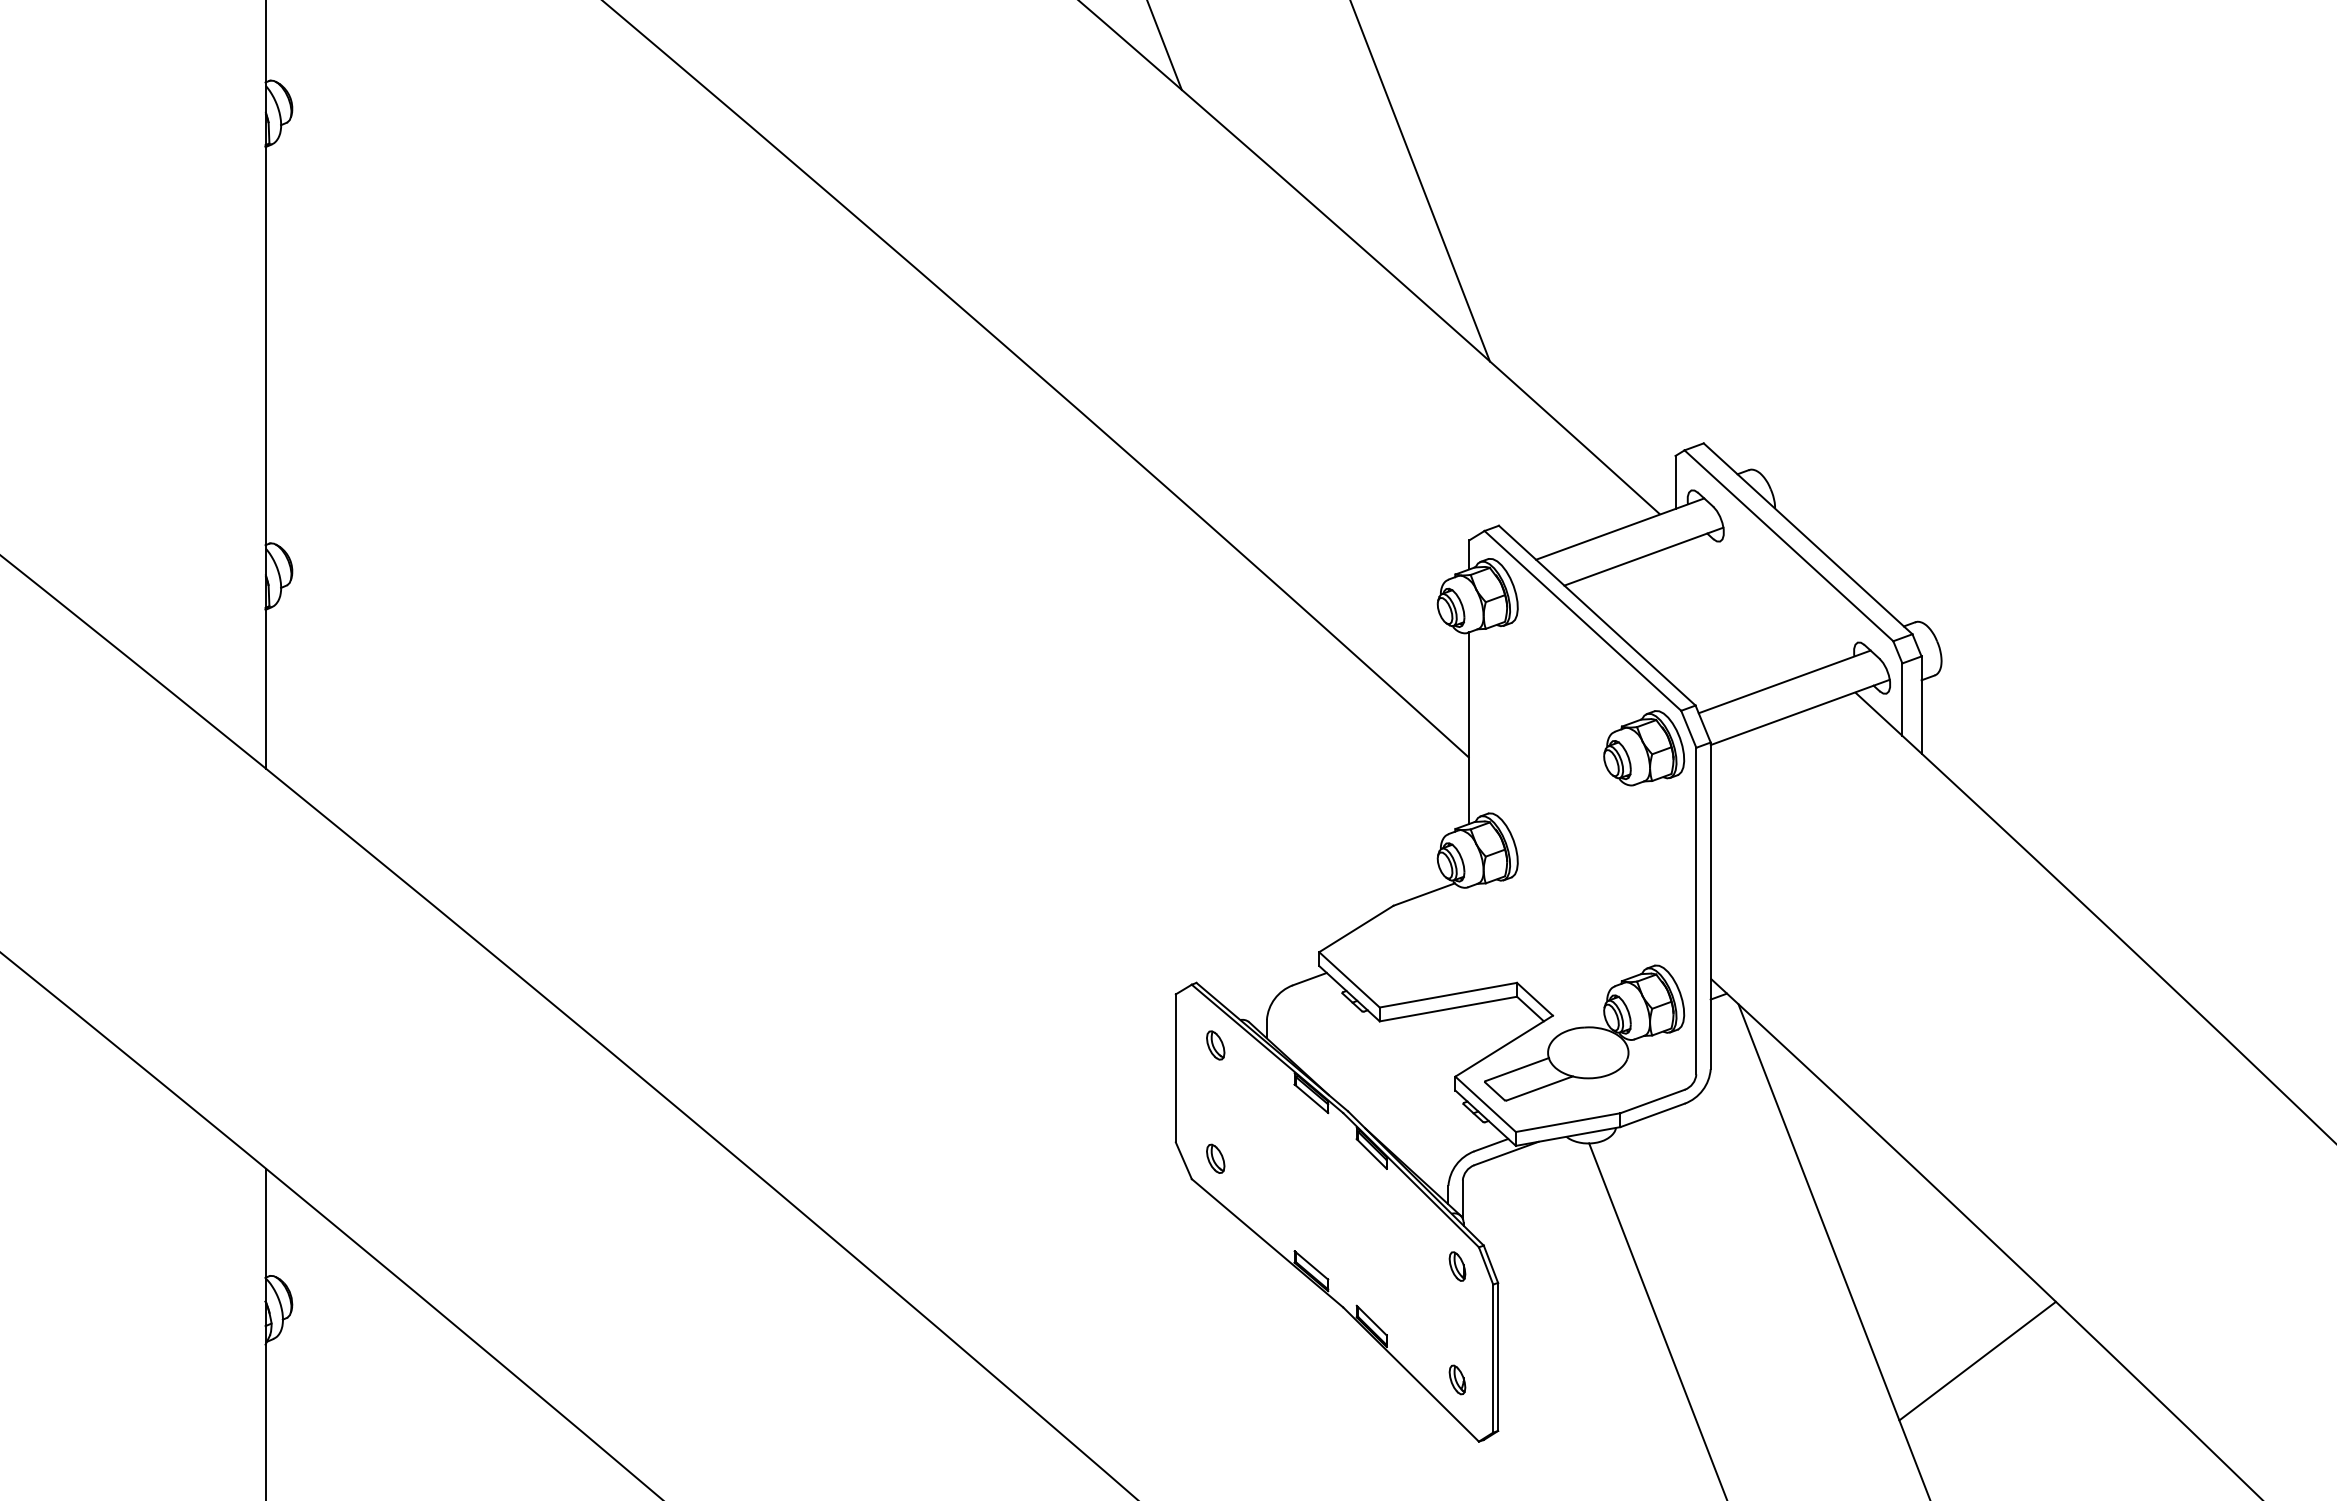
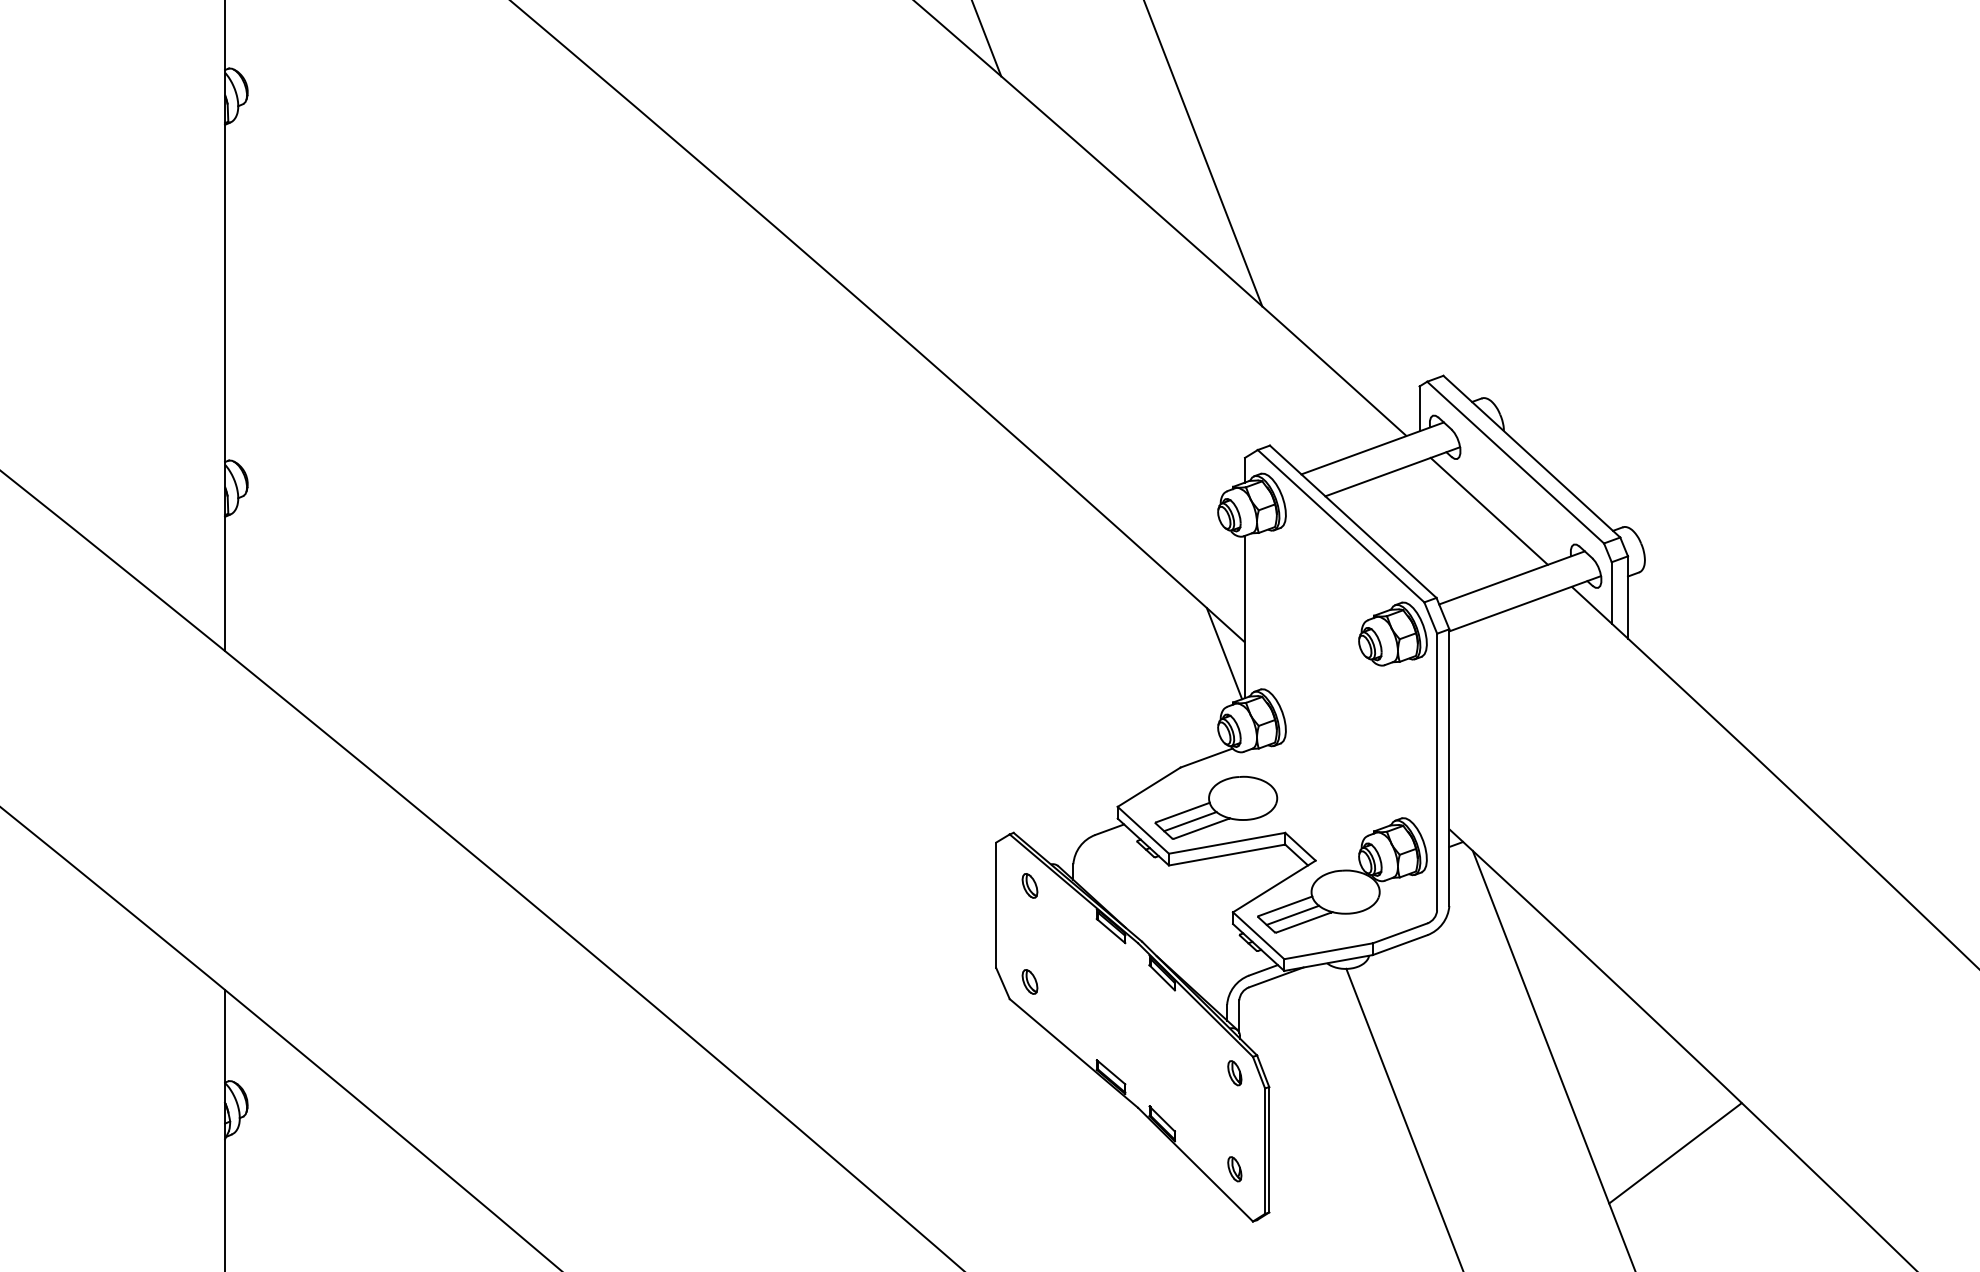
line: (1756, 602) -> (1488, 510), added
line: (1445, 771) -> (1224, 653), added
part: (1435, 952) -> (1216, 807), added
line: (1525, 1079) -> (1292, 914), added

